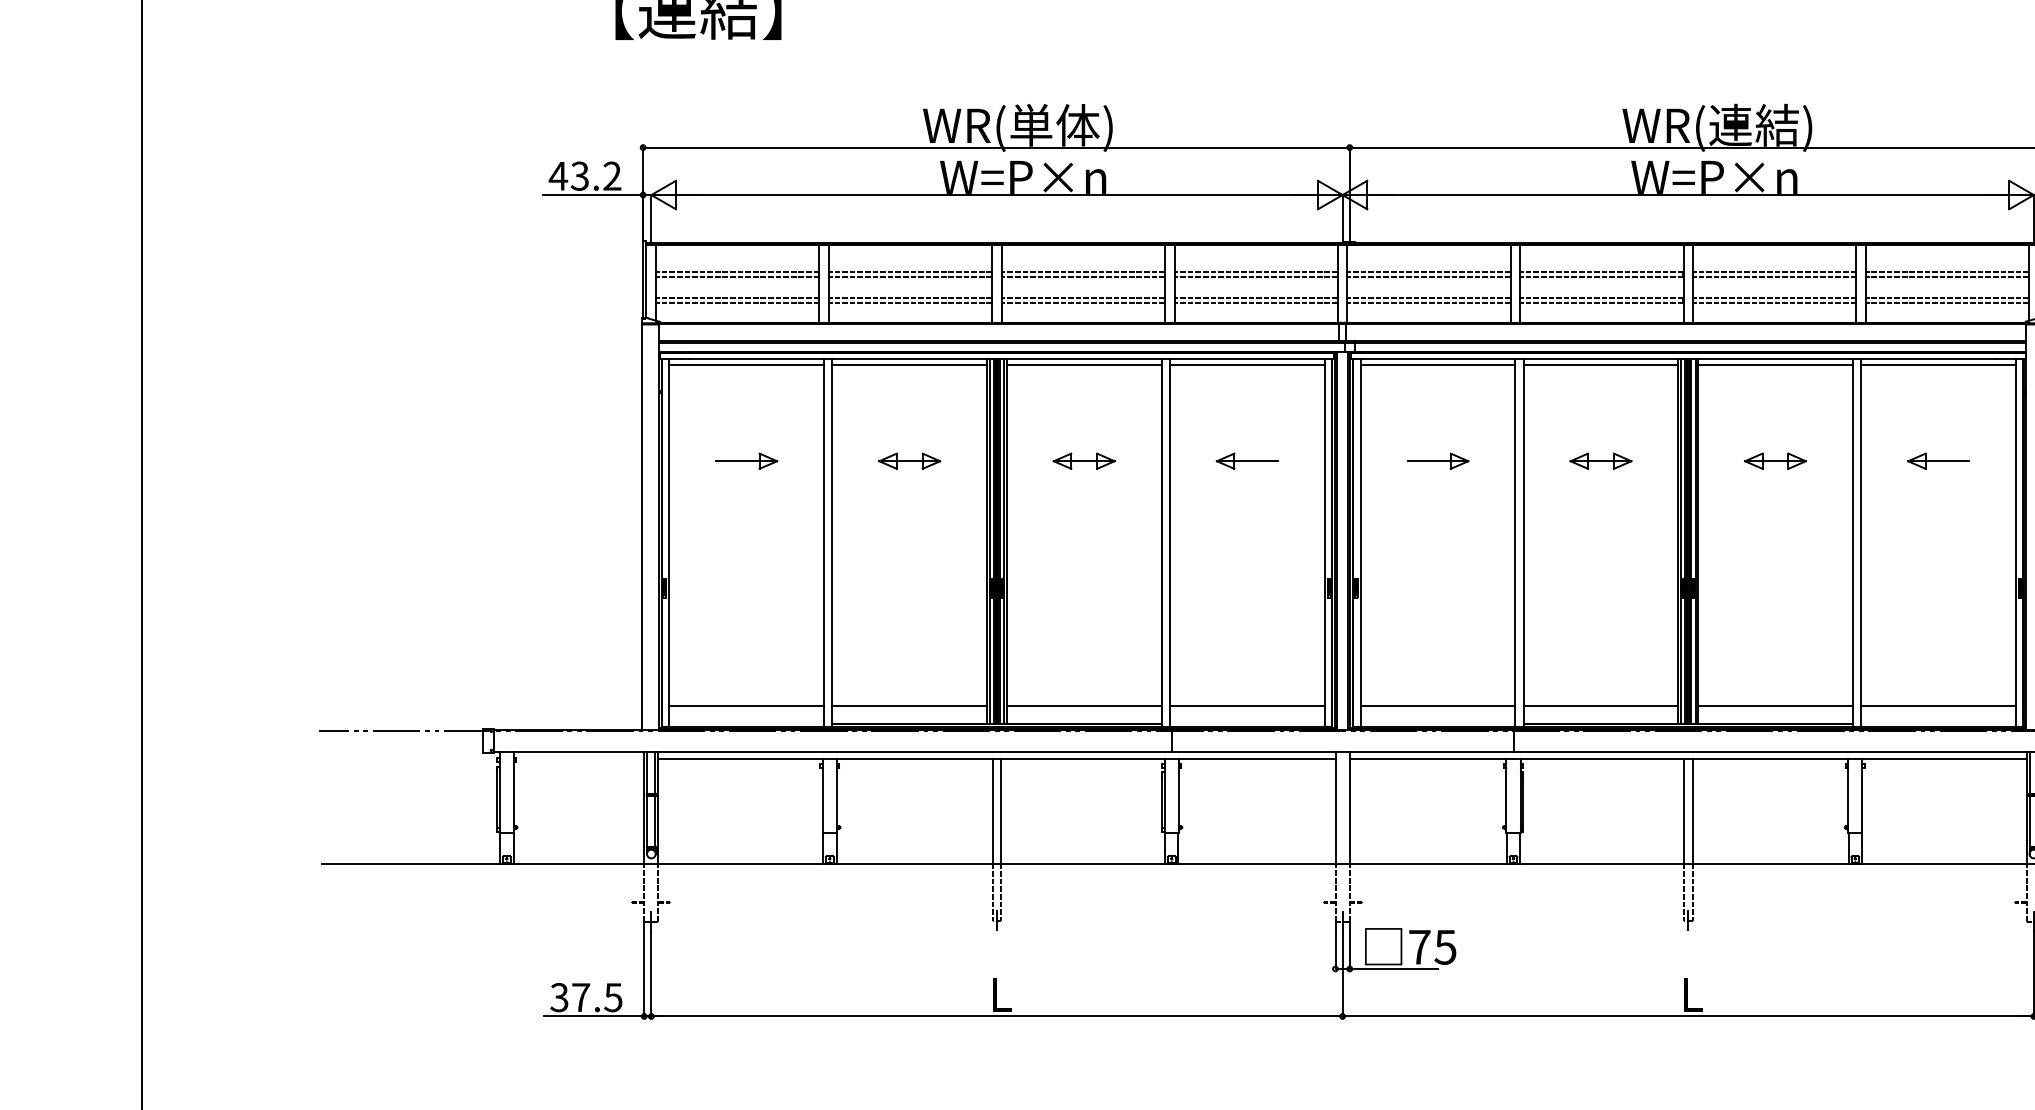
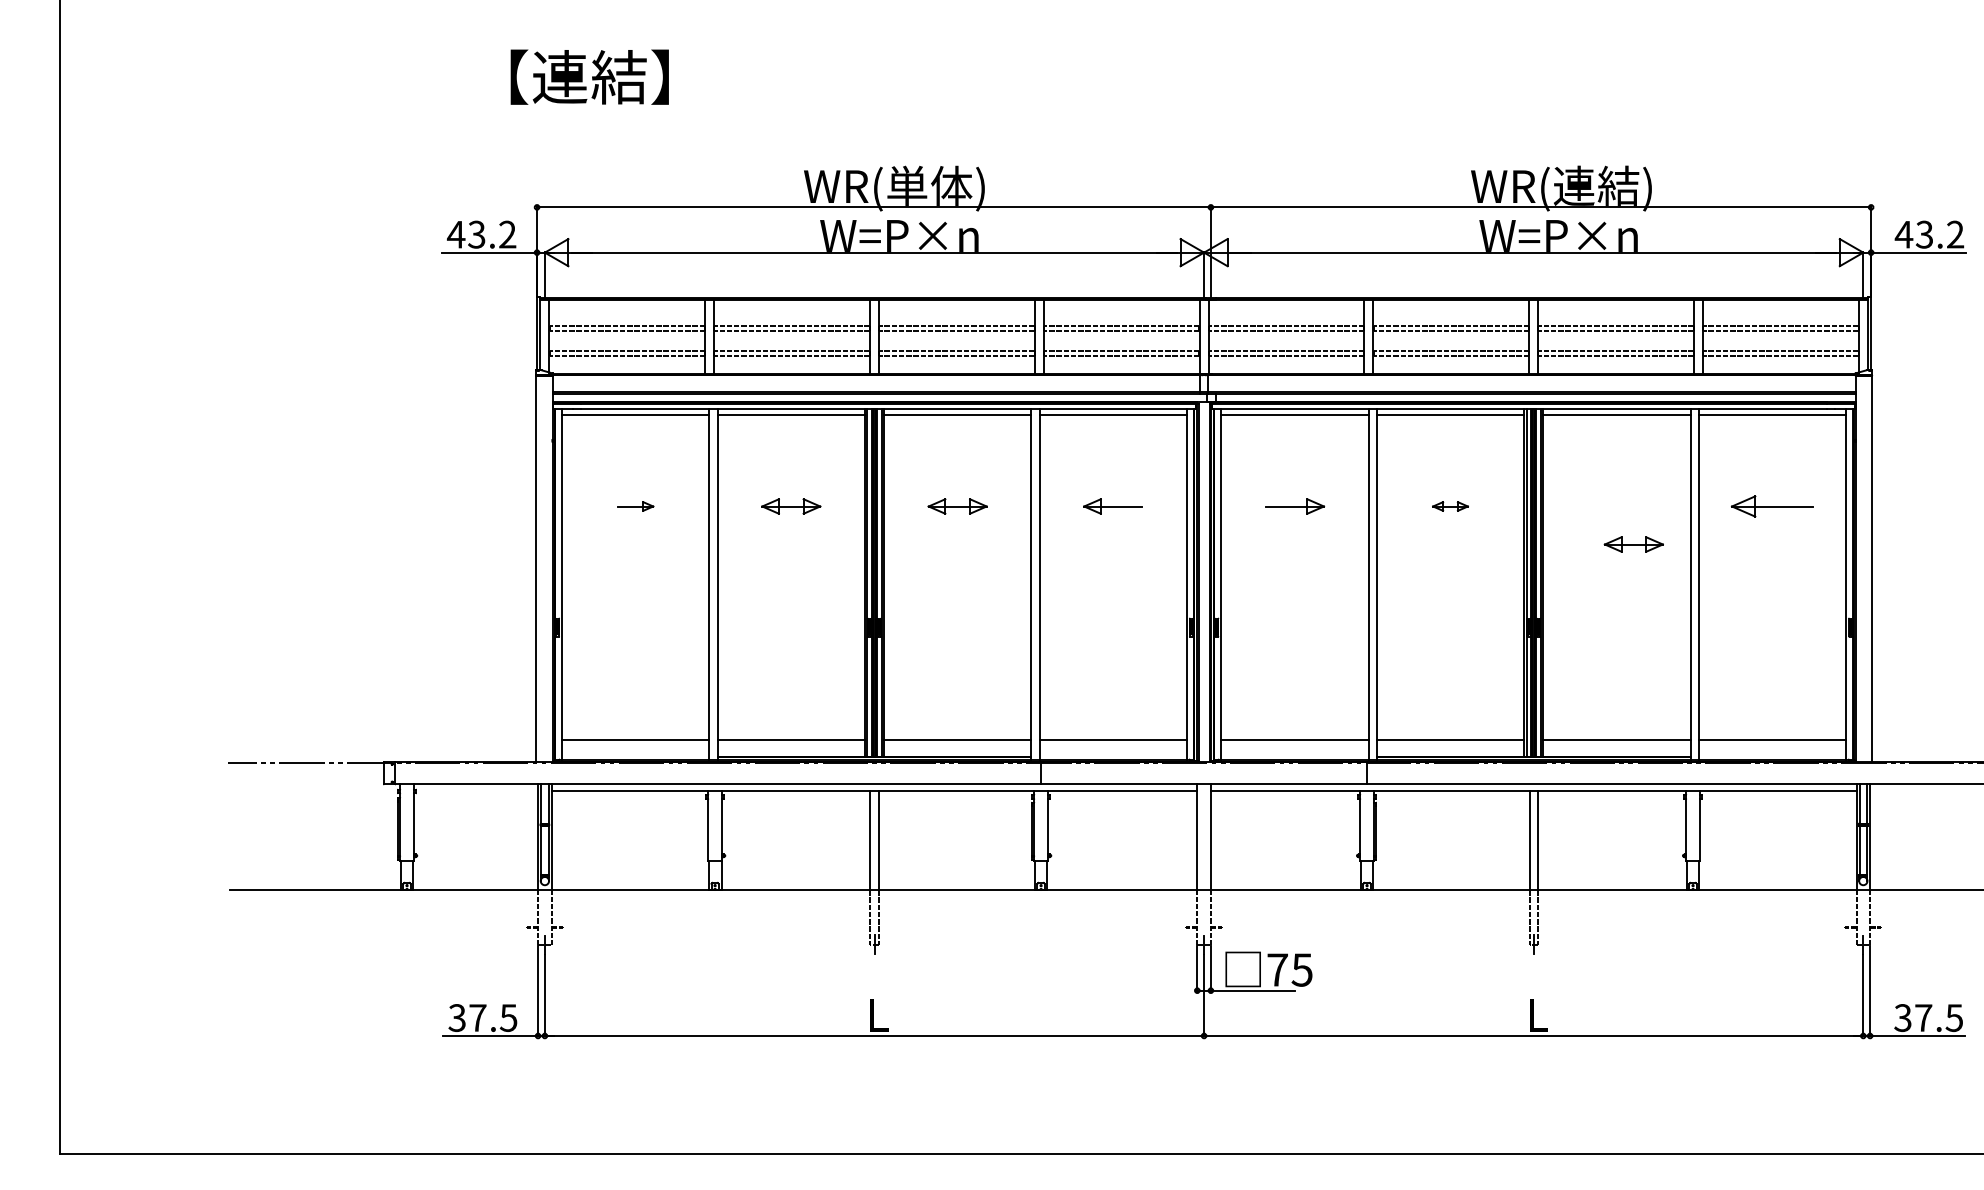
part: (746, 461) -> (635, 506), size x0.6
part: (1600, 461) -> (1450, 506), size x0.6
part: (1775, 461) -> (1633, 544), moved
part: (1937, 461) -> (1771, 506), size x1.4

